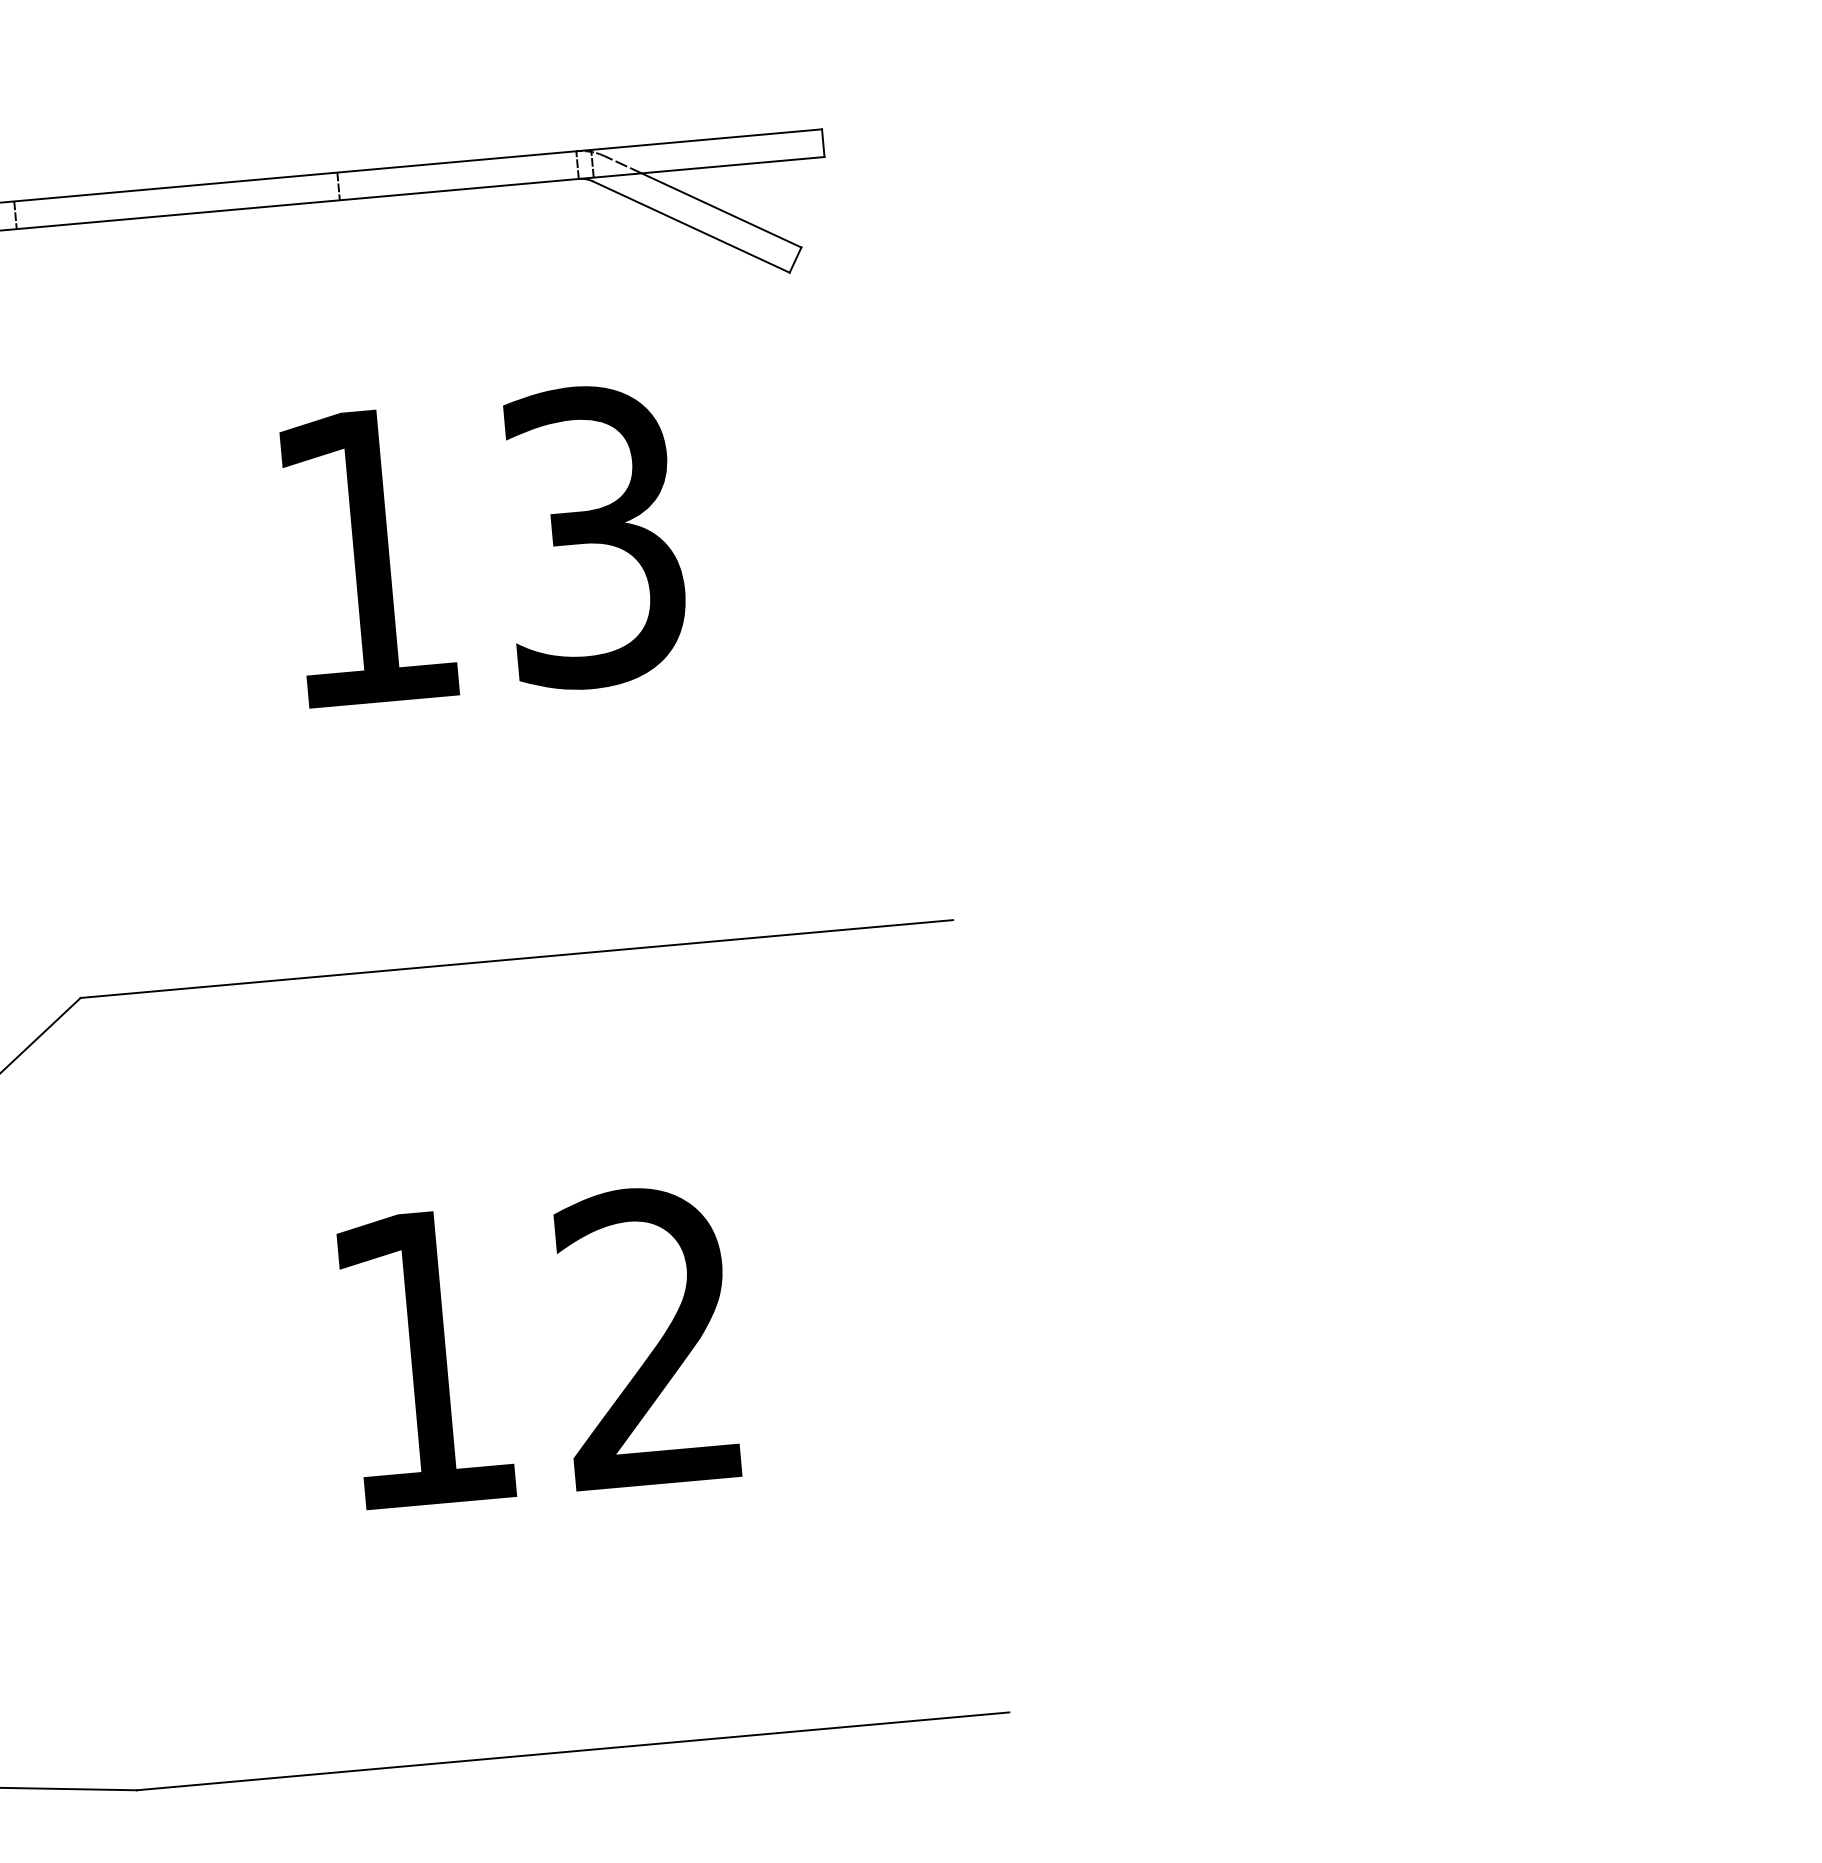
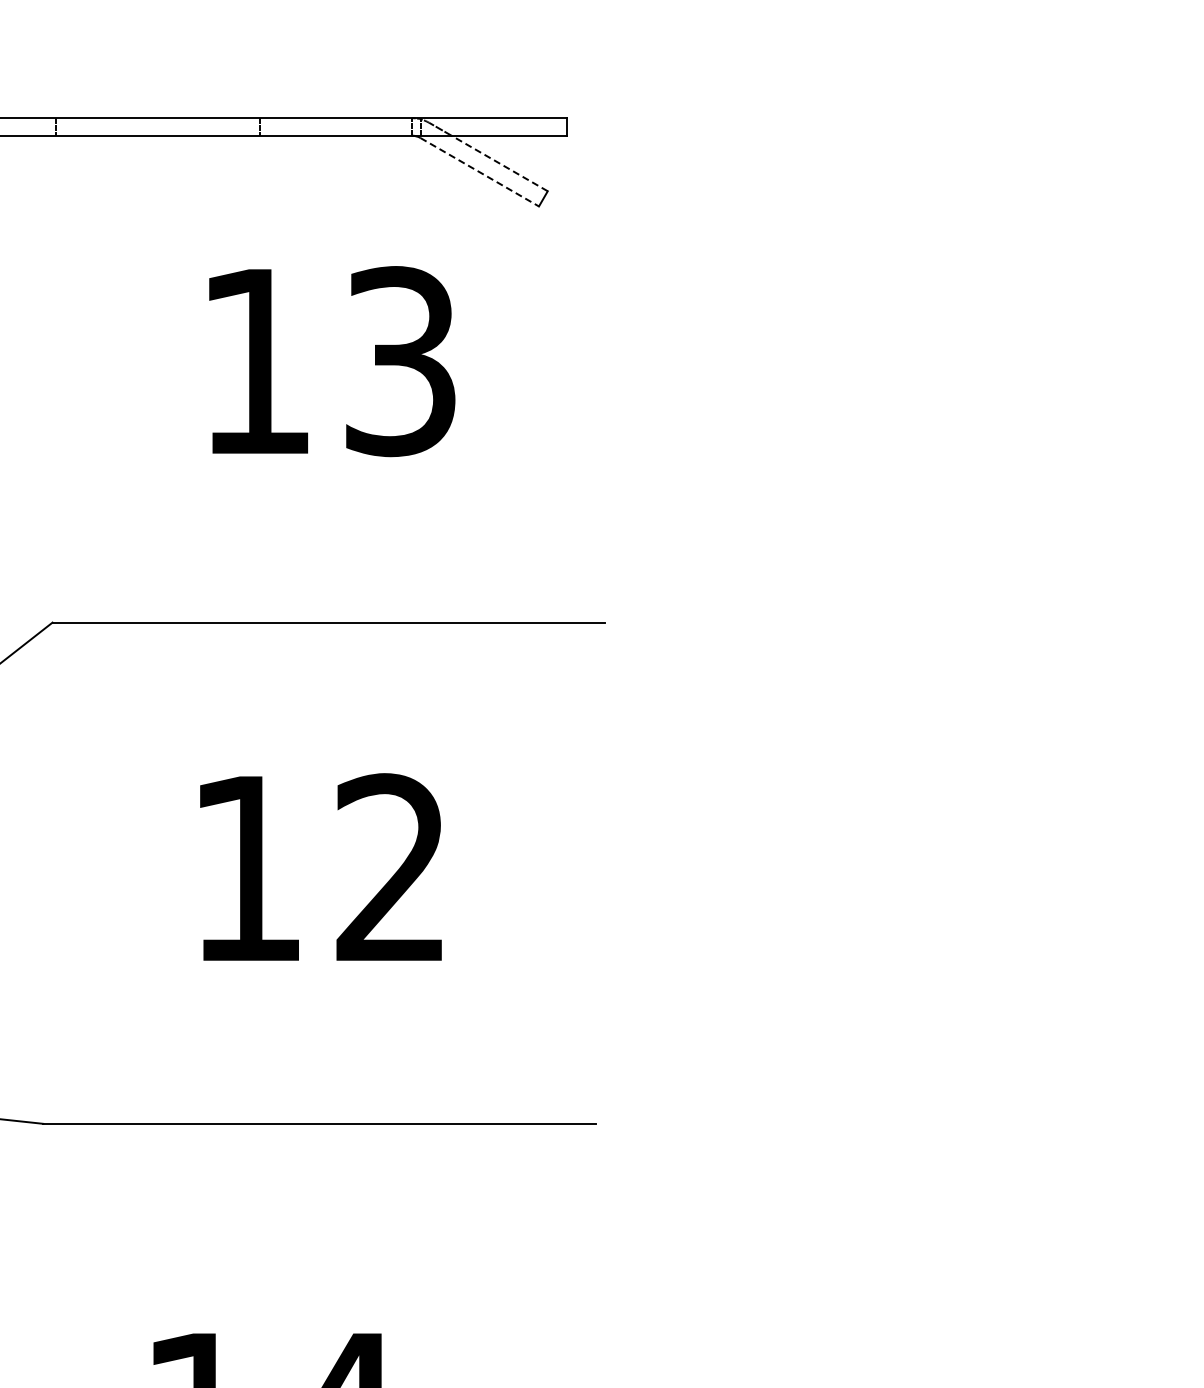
line: (721, 210) -> (499, 163), solid -> dashed
line: (692, 227) -> (480, 172), solid -> dashed

